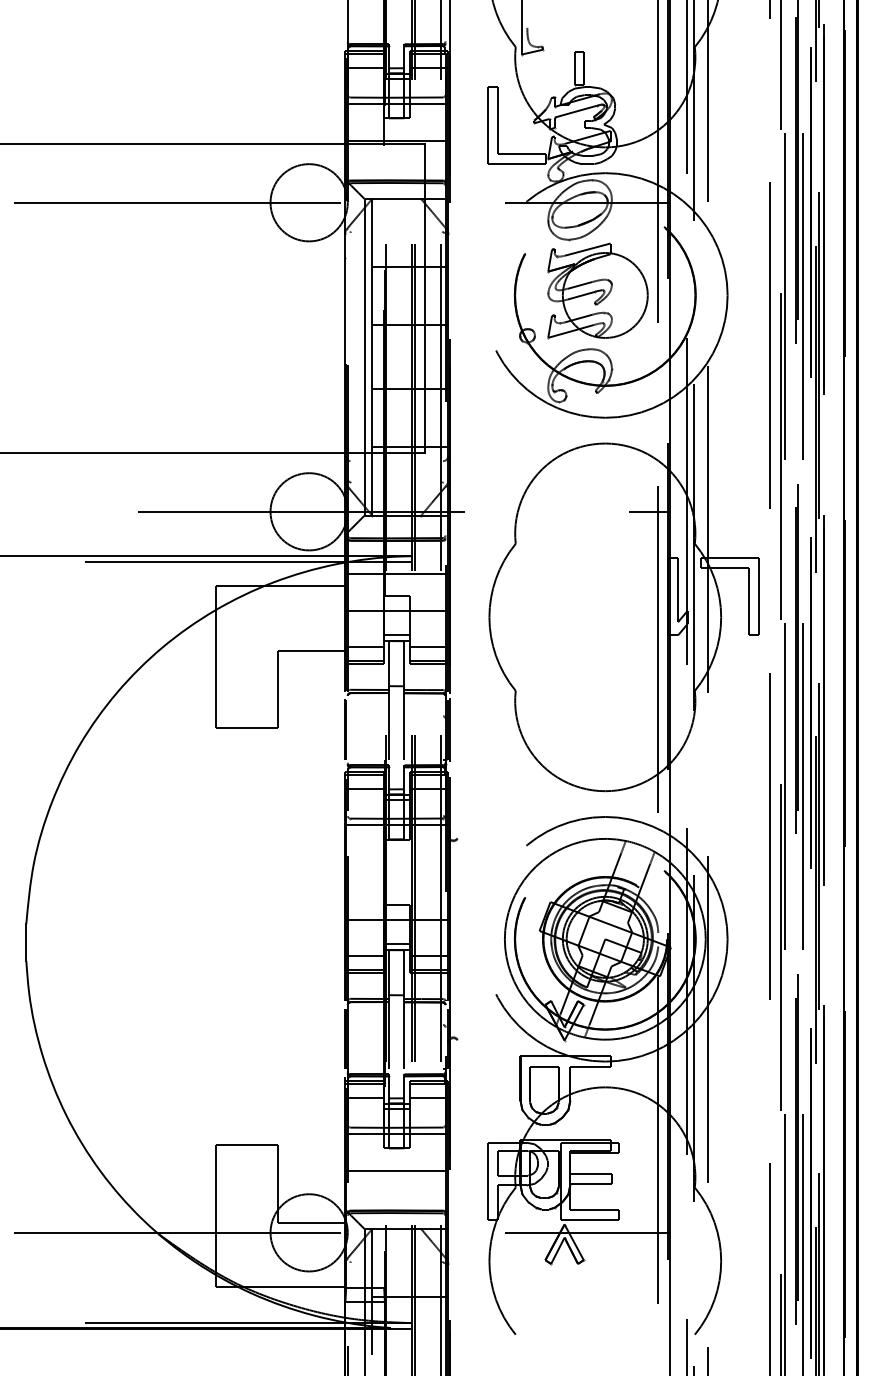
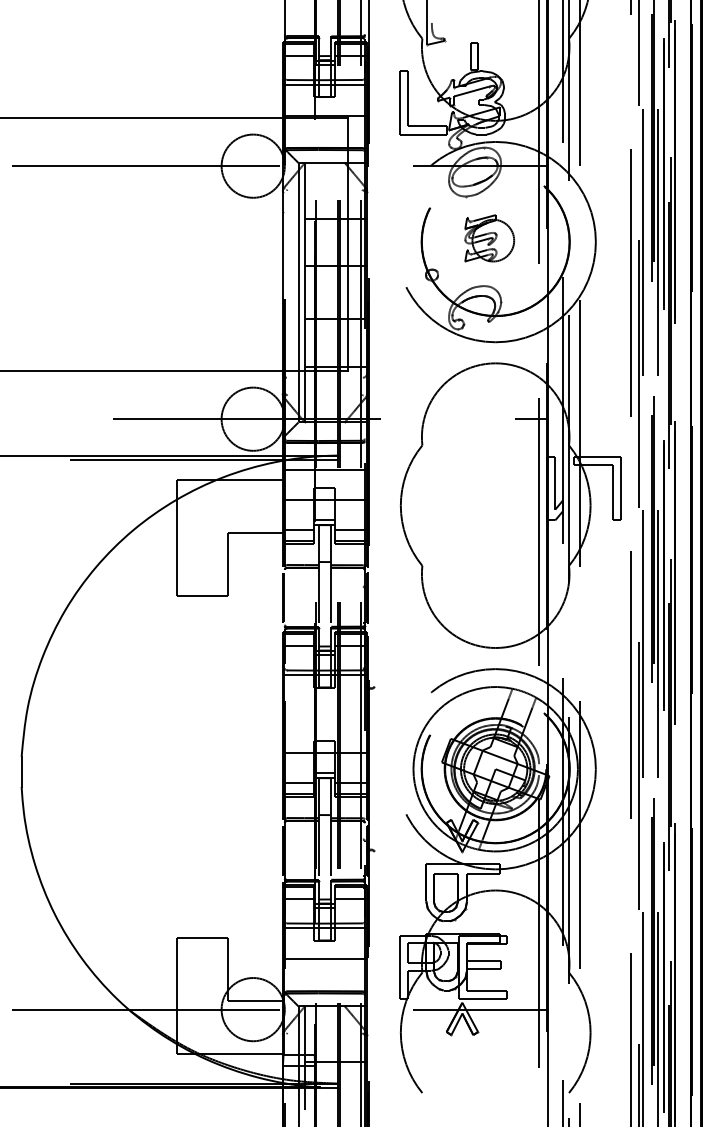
part: (597, 290) -> (489, 238), size x0.6

